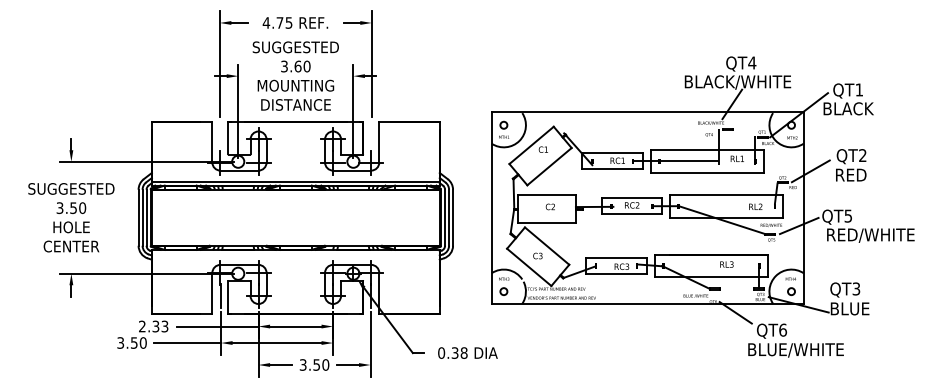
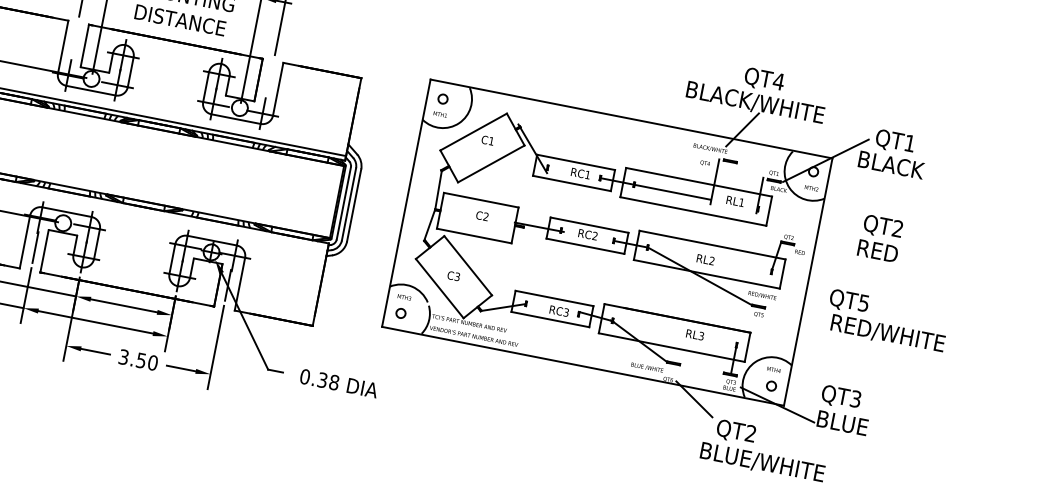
line: (810, 171) -> (826, 236), removed
text: (755, 206) -> (705, 259), moved
line: (798, 225) -> (797, 302), removed
text: (783, 329) -> (751, 432), QT6 -> QT2

